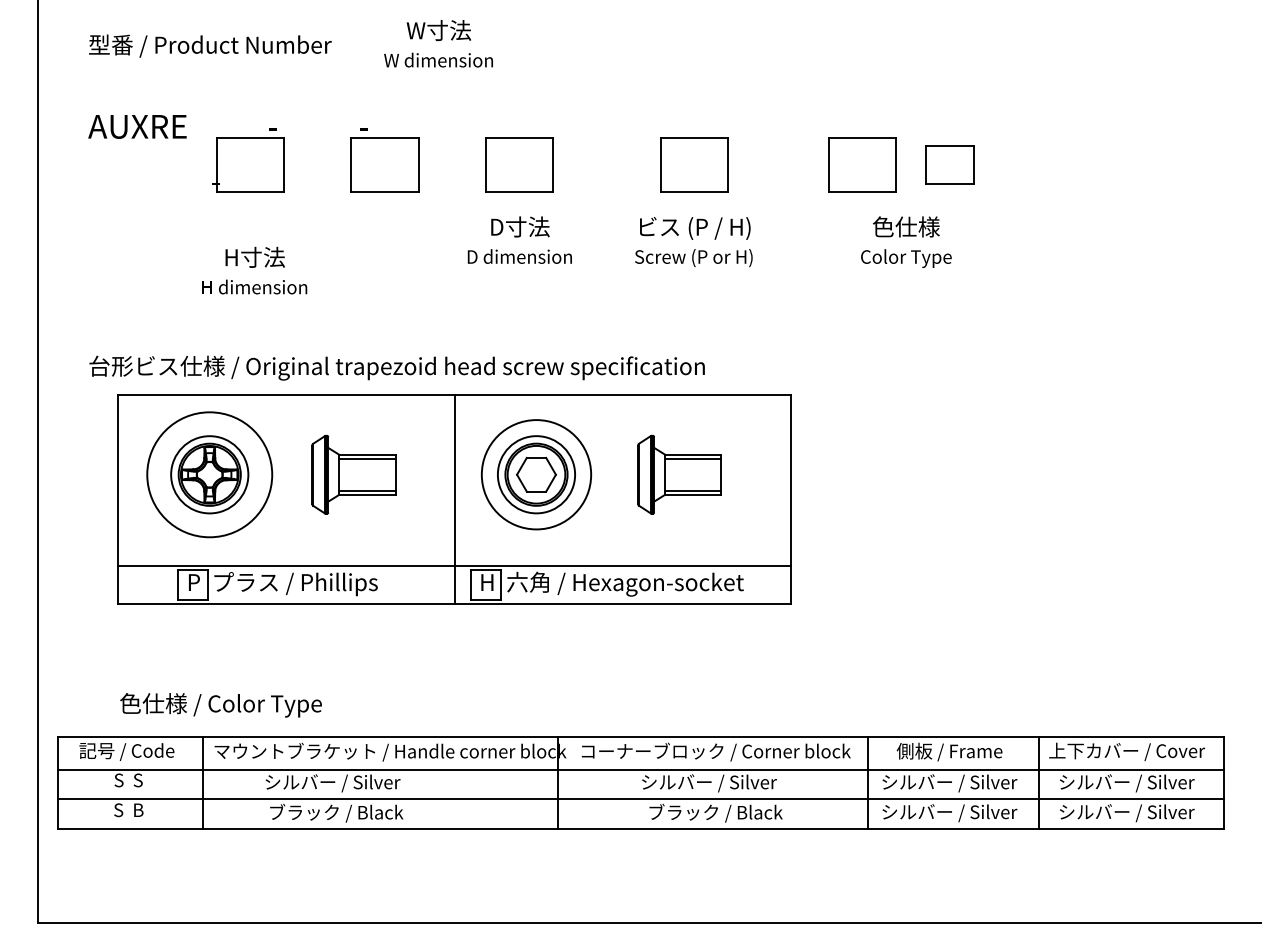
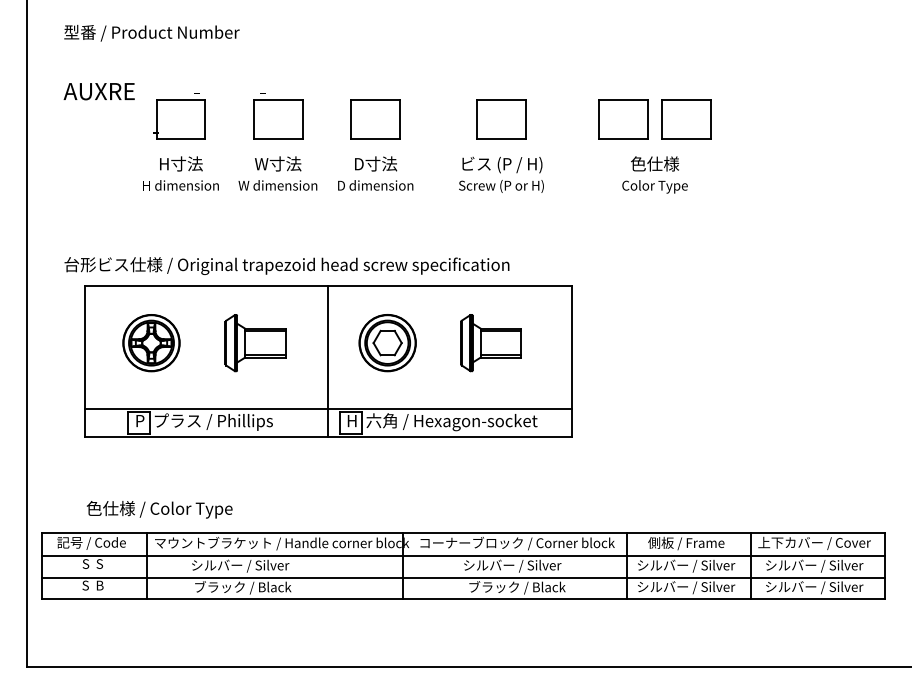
text: (438, 43) -> (277, 173), moved
part: (949, 165) -> (686, 119), size x1.43
text: (254, 270) -> (180, 173), moved
circle: (209, 473) -> (151, 342), size x0.62
circle: (536, 473) -> (387, 342), size x0.71

